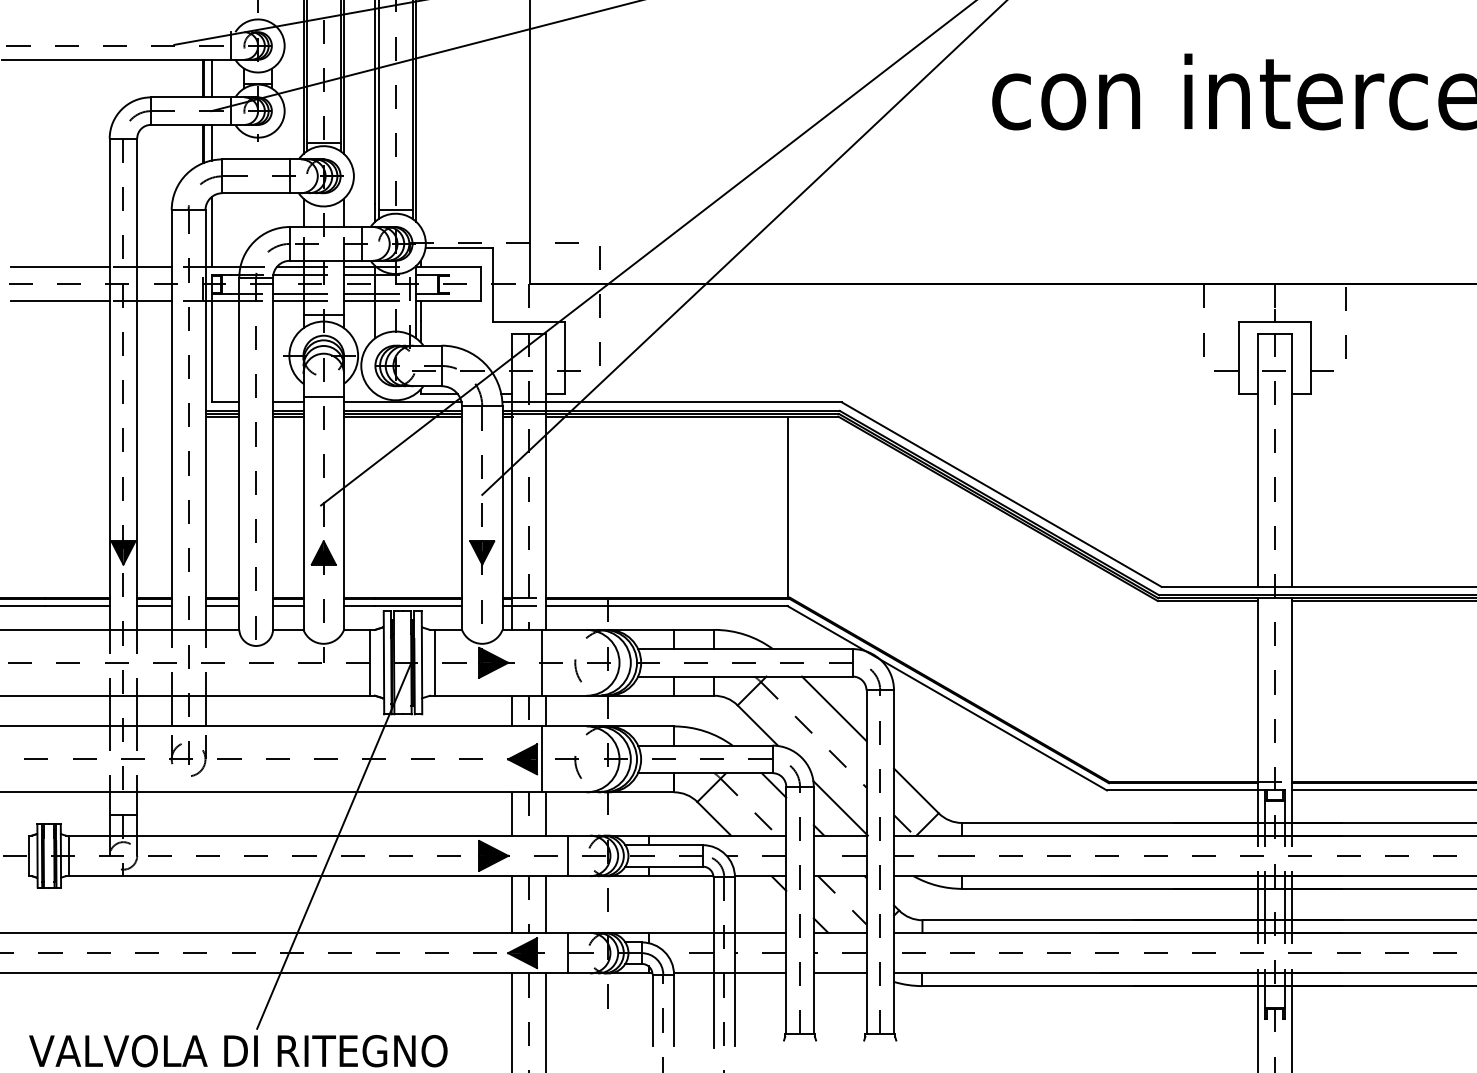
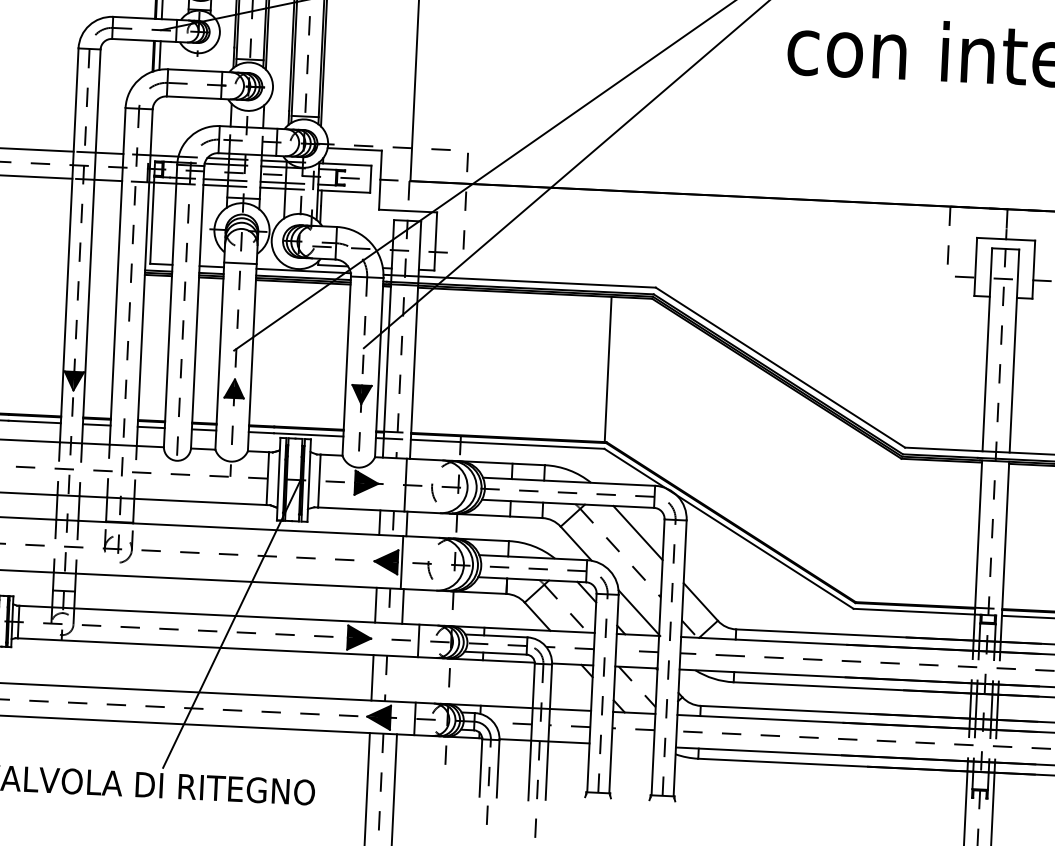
line: (211, 232) -> (156, 127), removed
line: (546, 904) -> (399, 679), removed
line: (839, 973) -> (632, 745), removed

